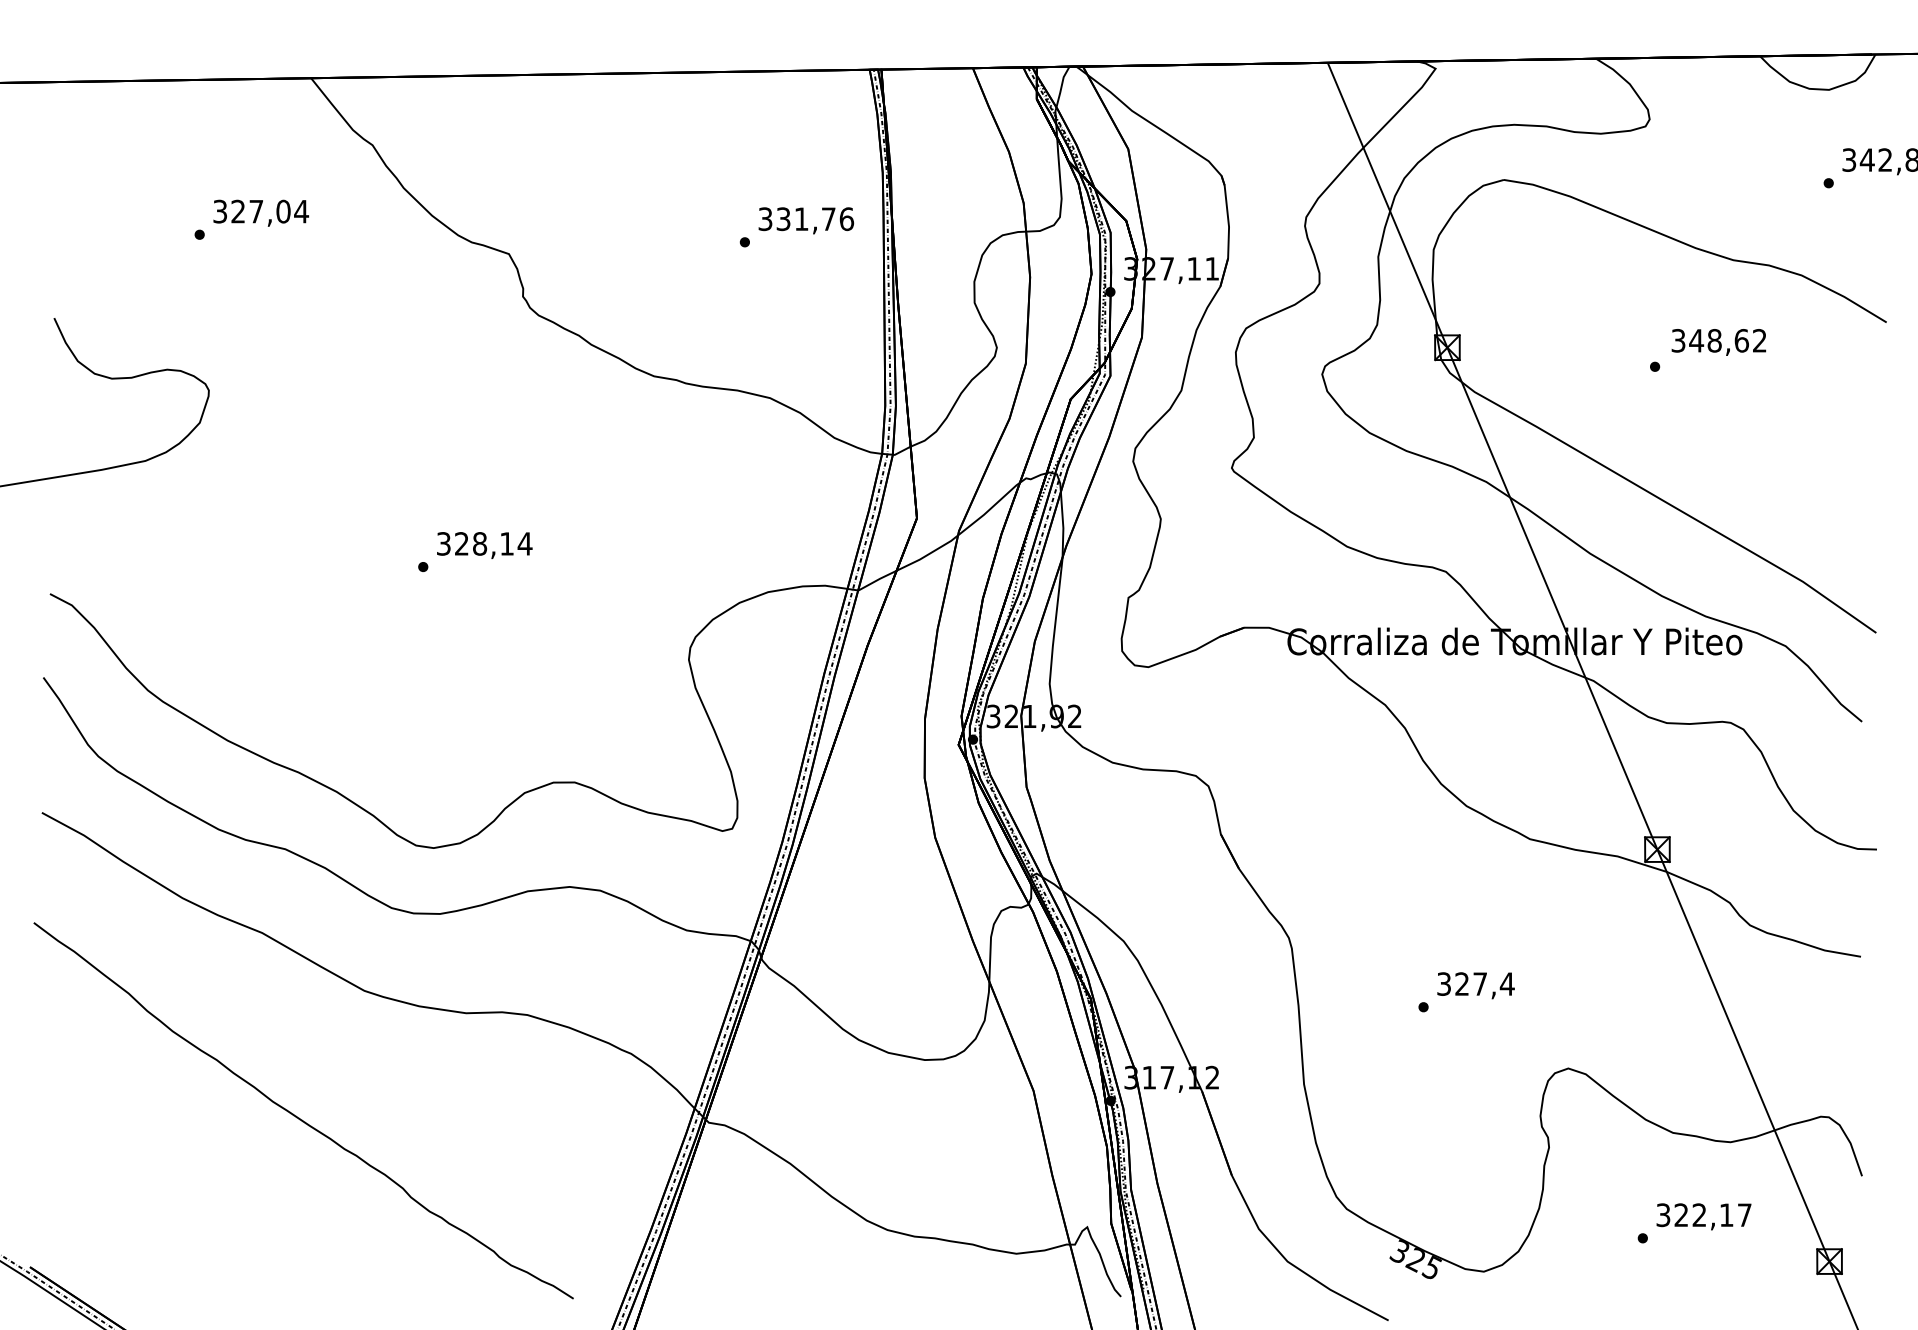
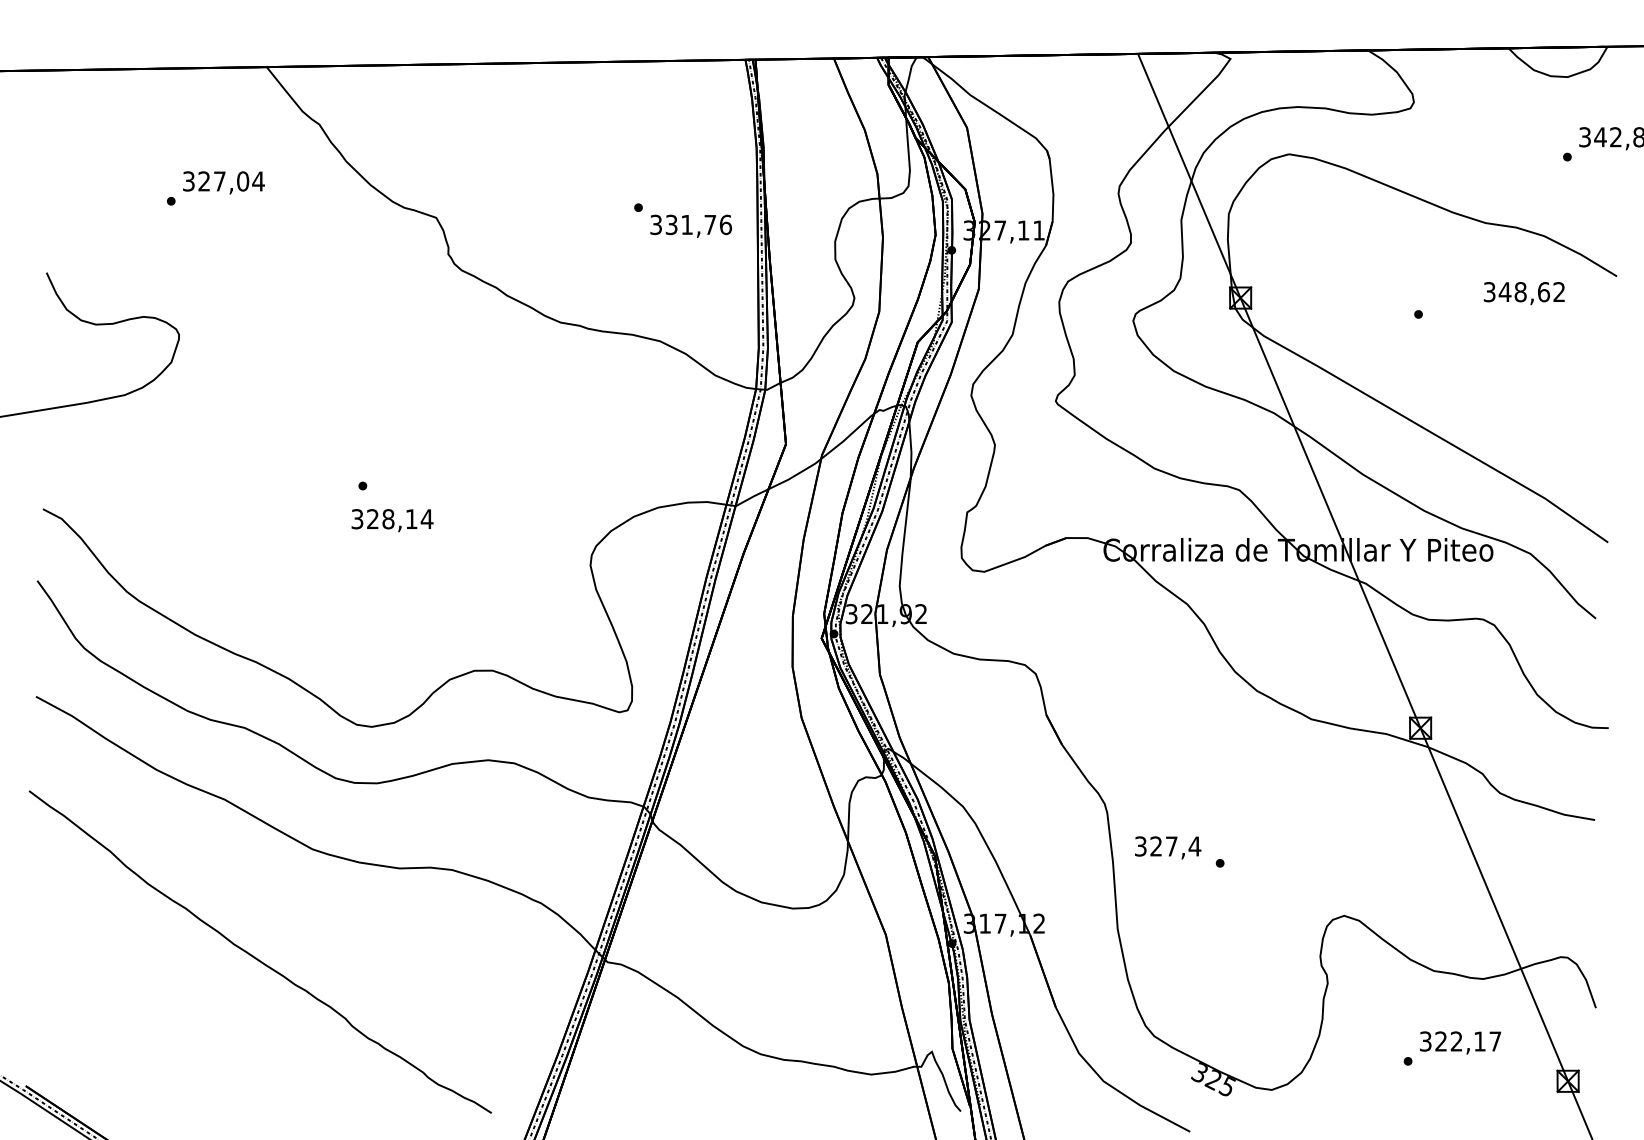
text: (806, 219) -> (691, 225), moved
text: (1718, 342) -> (1523, 293), moved
text: (484, 545) -> (392, 520), moved
text: (1476, 985) -> (1168, 847), moved

